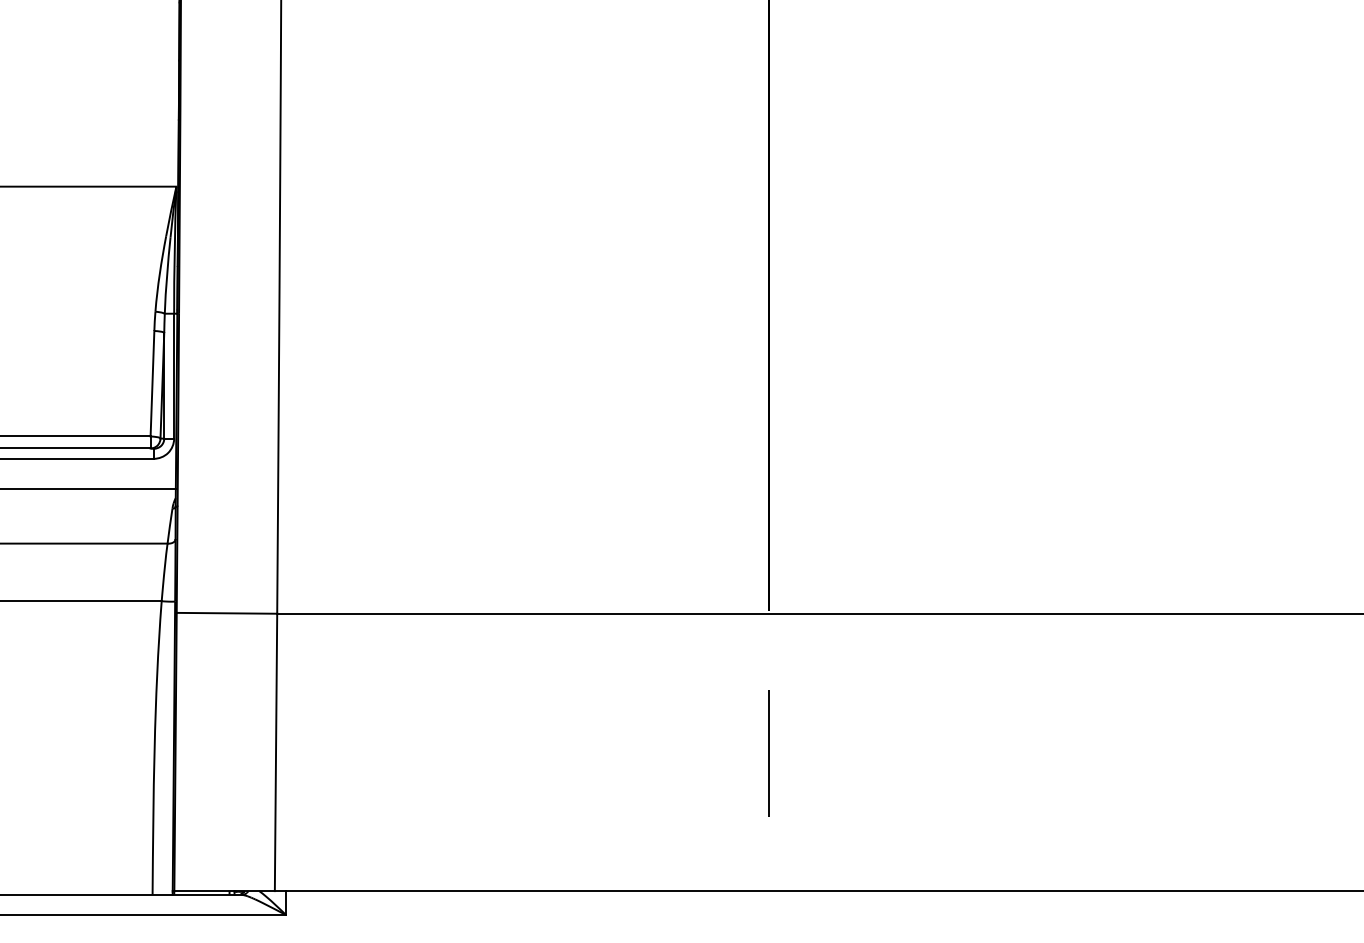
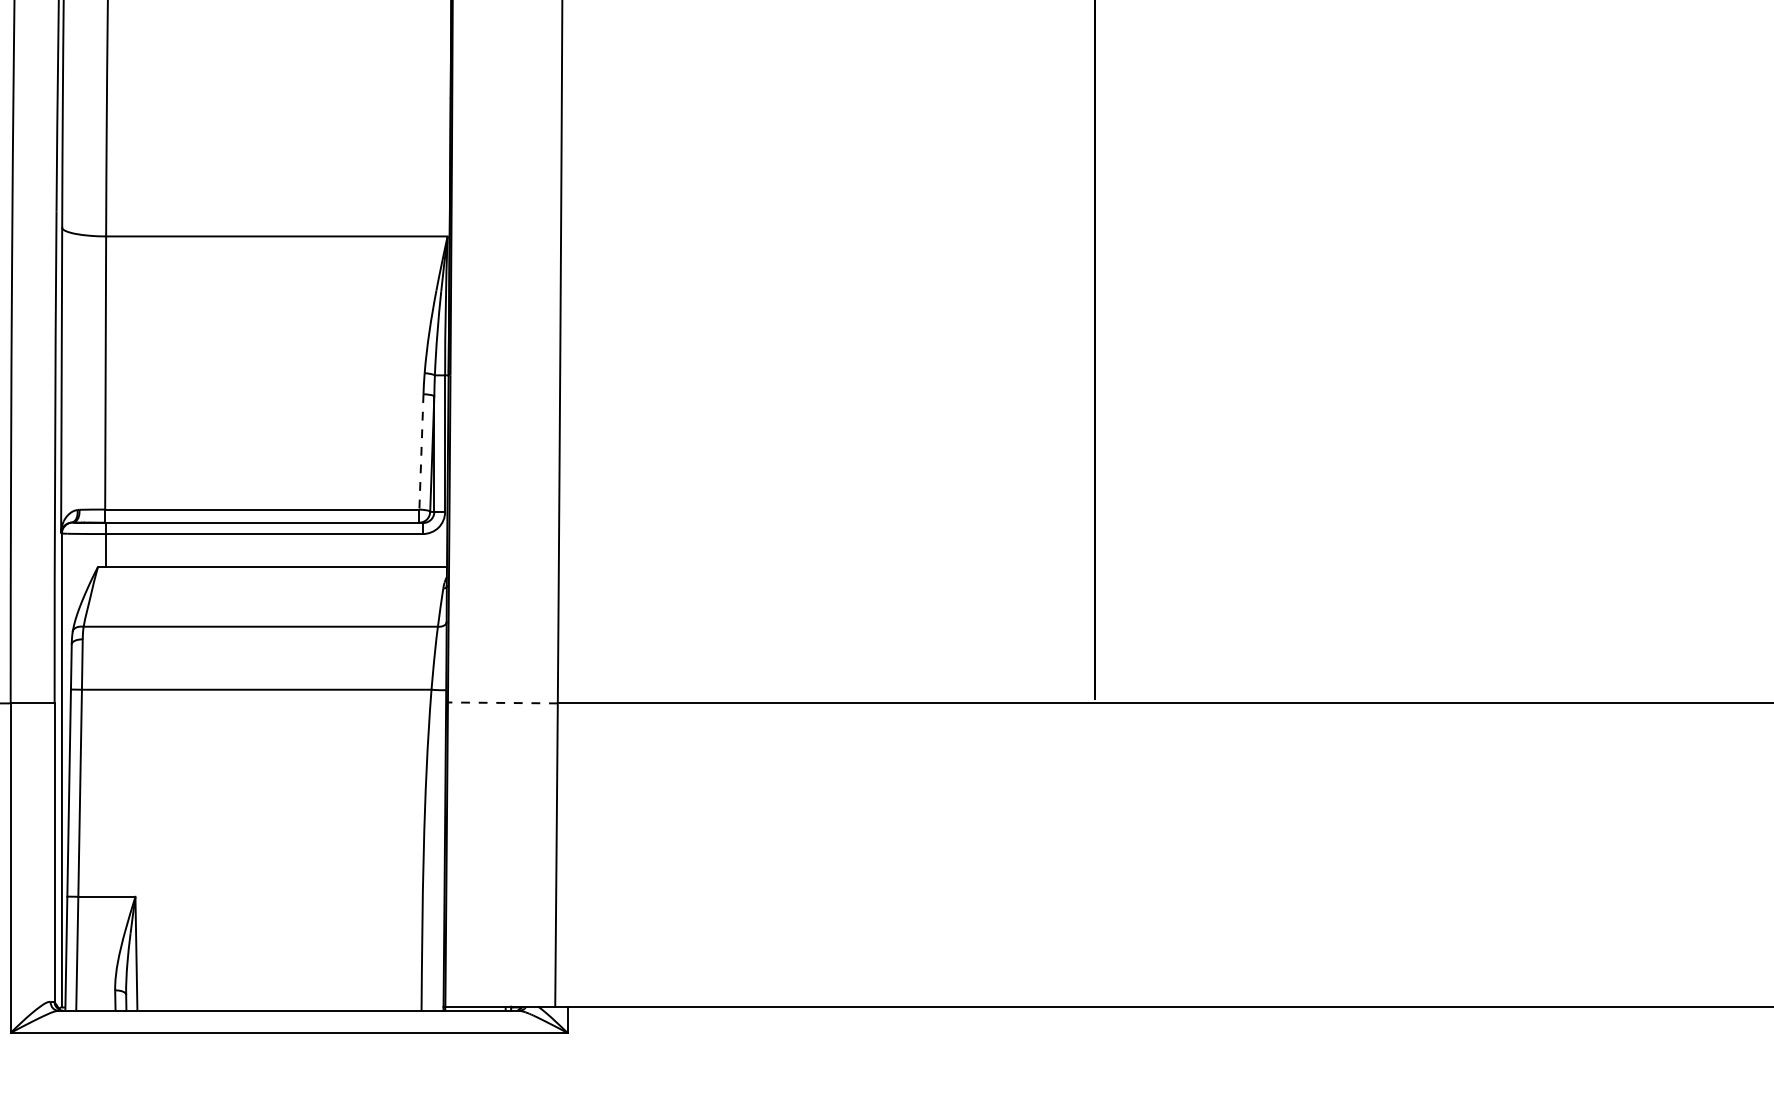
line: (152, 383) -> (421, 451), solid -> dashed
line: (226, 612) -> (502, 702), solid -> dashed
line: (768, 752) -> (1094, 855), removed

